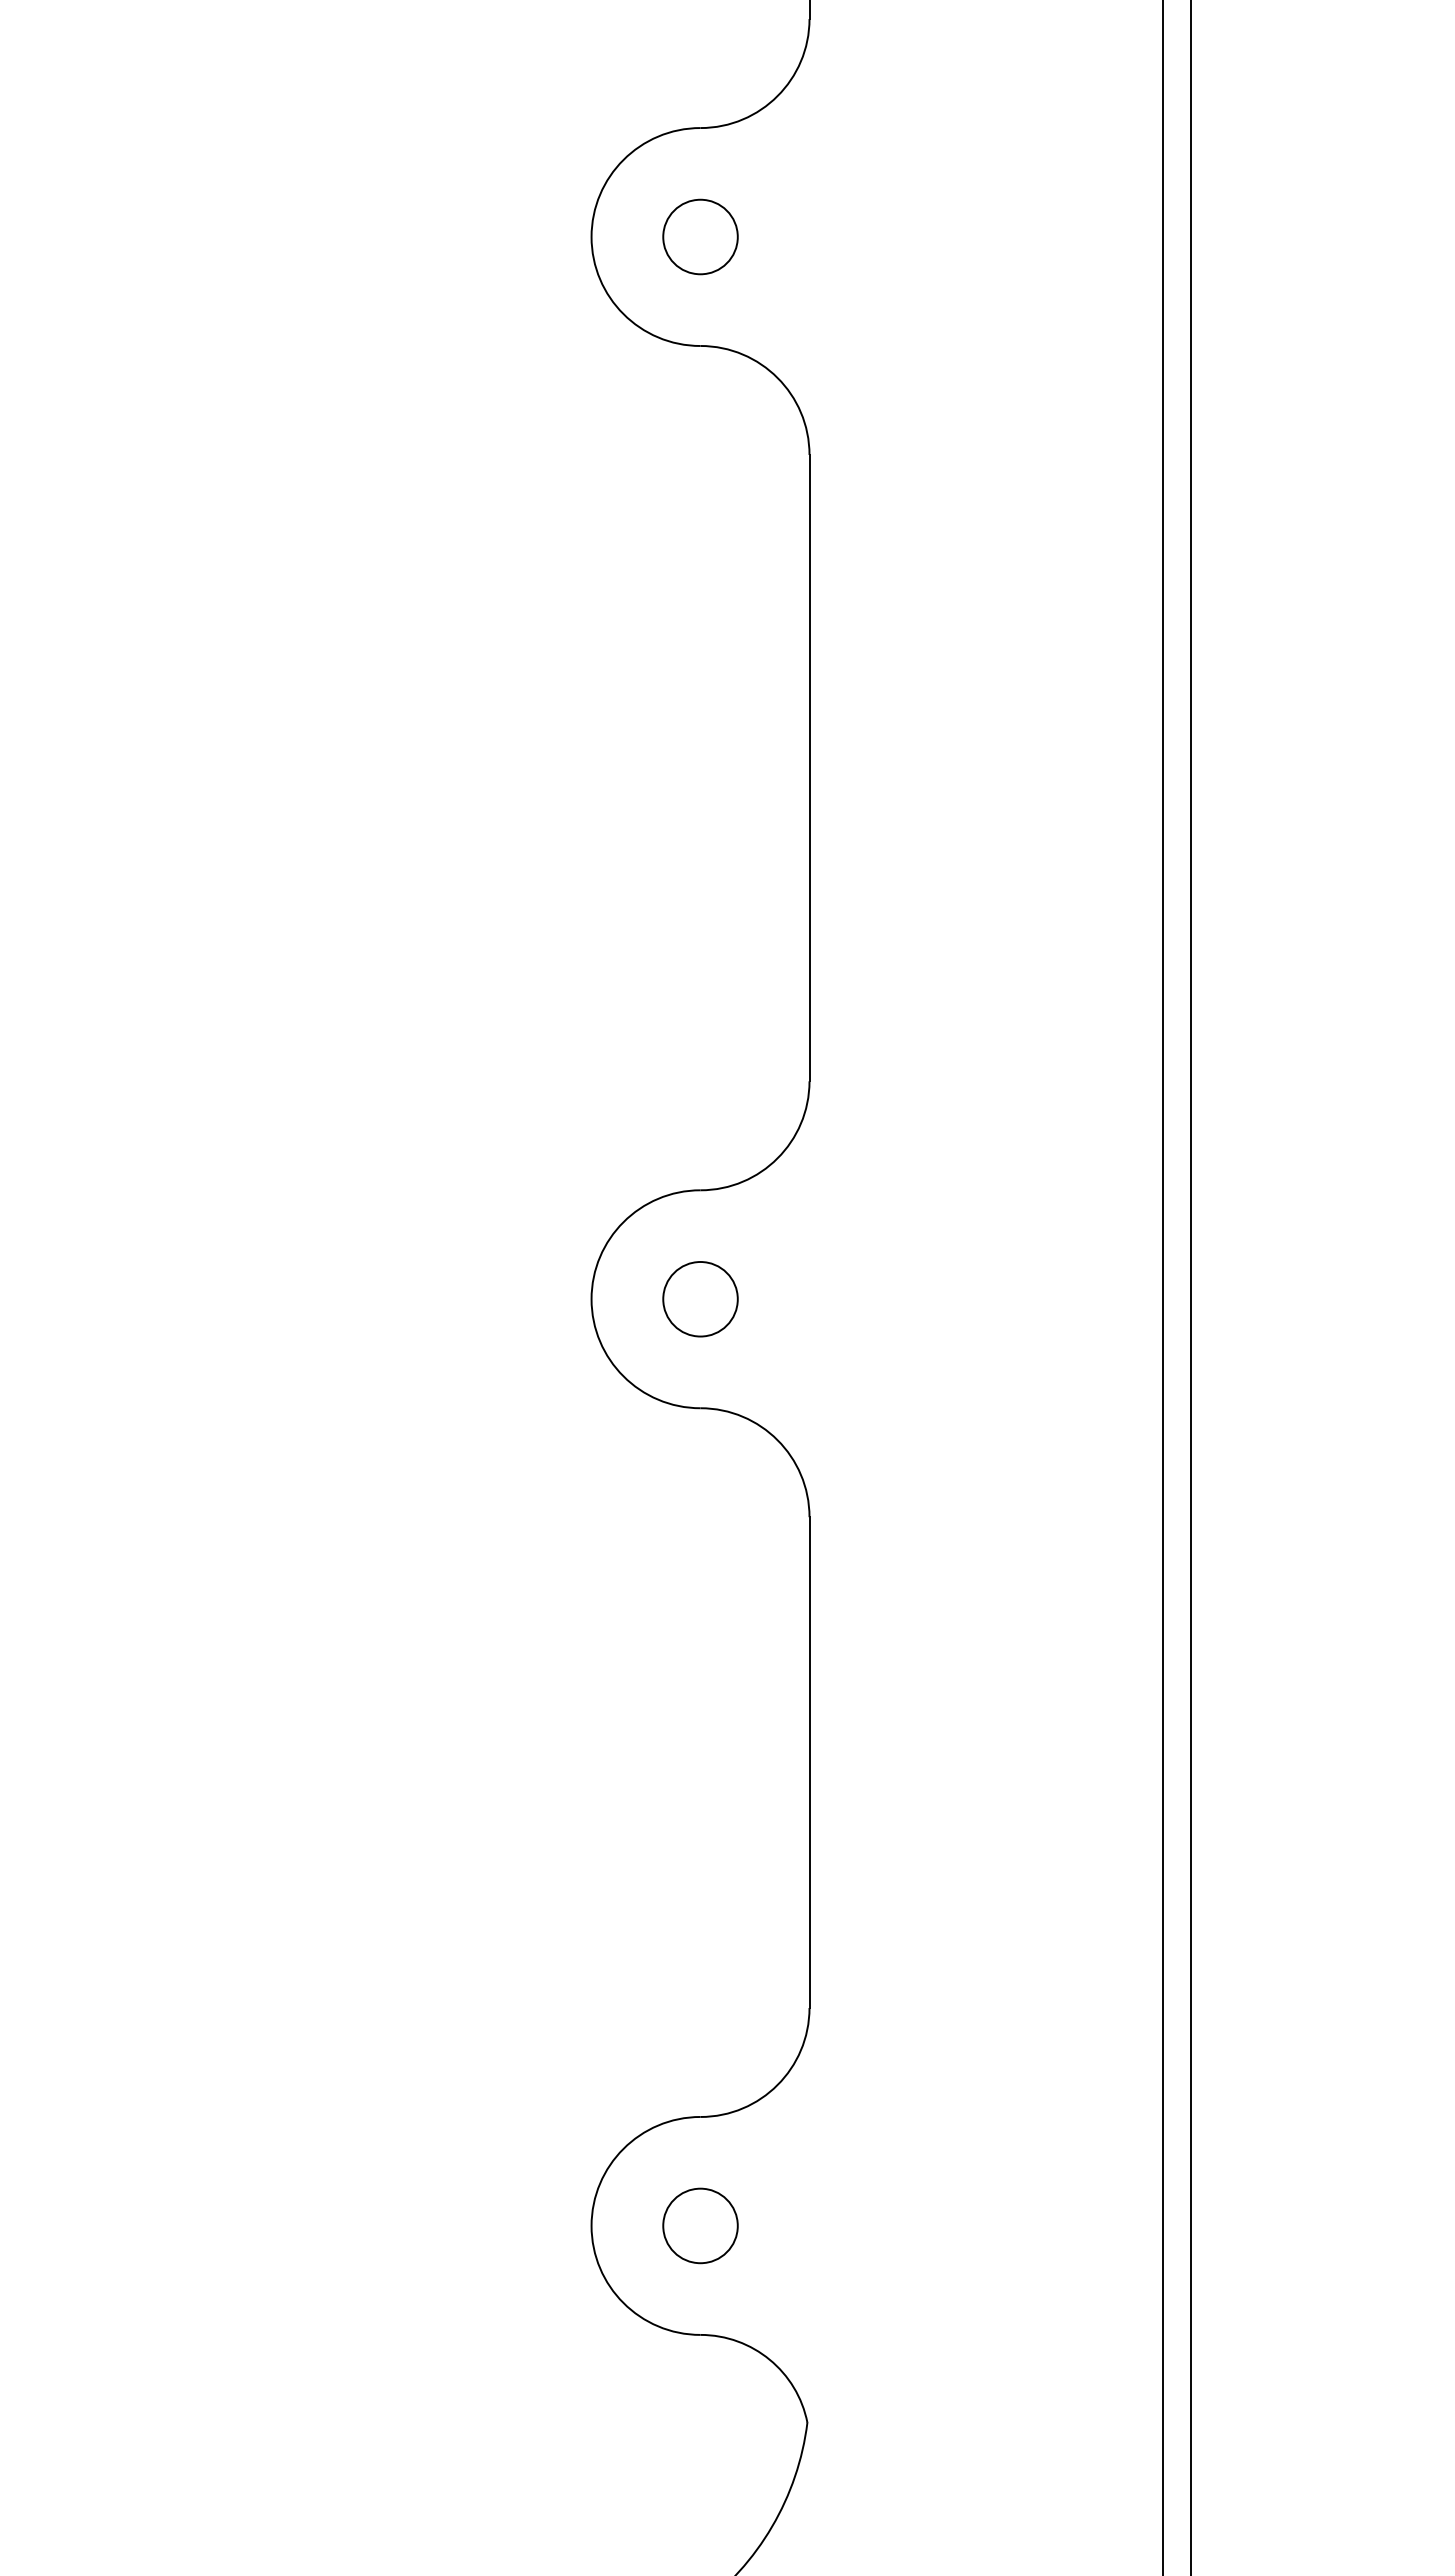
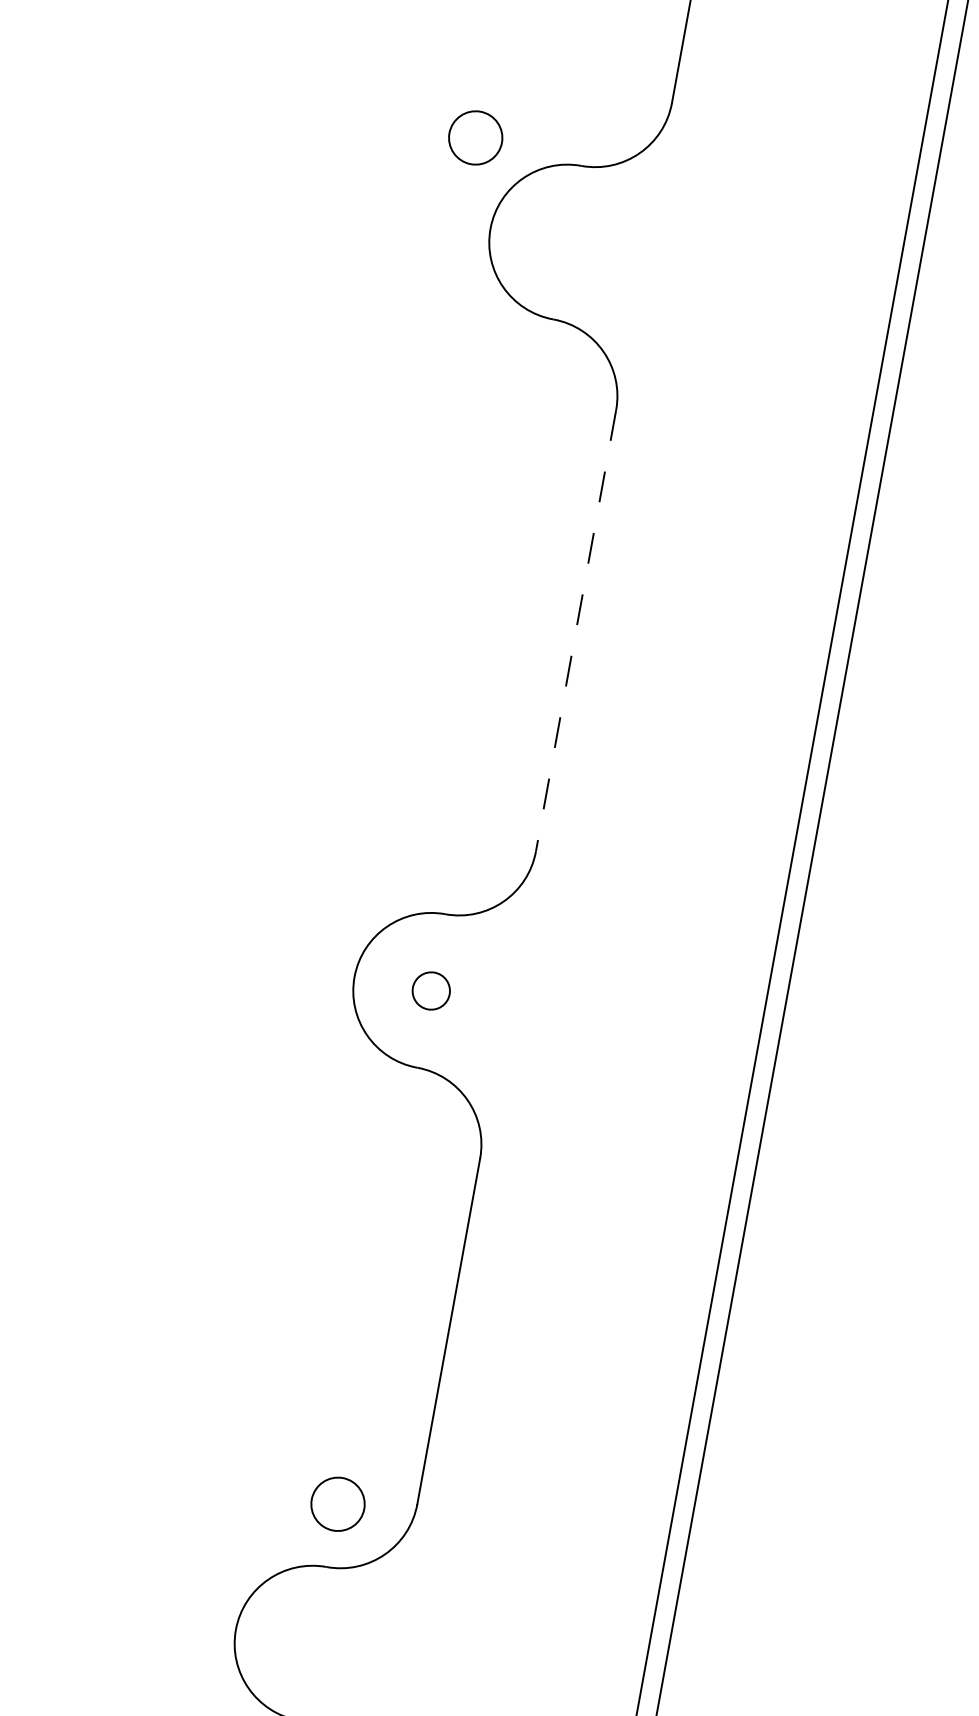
circle: (700, 236) -> (475, 137), moved
line: (809, 768) -> (576, 631), solid -> dashed
circle: (700, 1299) -> (431, 991), size x0.7
circle: (700, 2225) -> (338, 1503), moved

